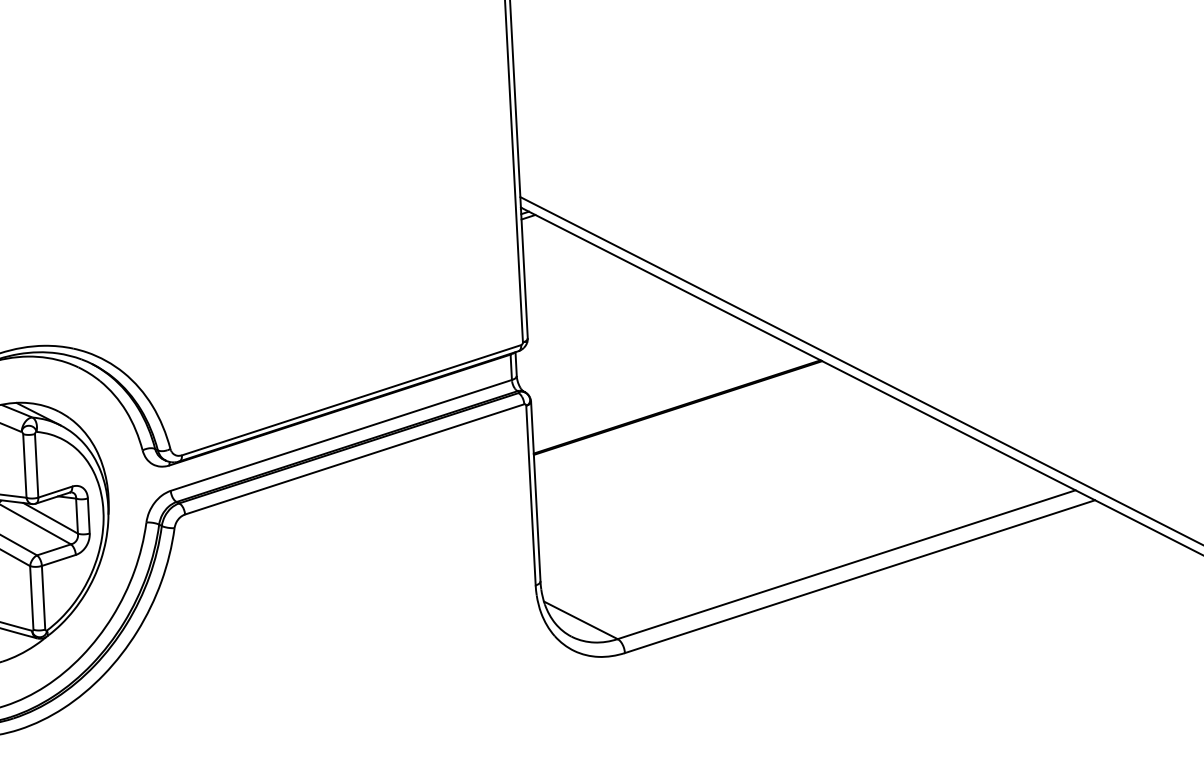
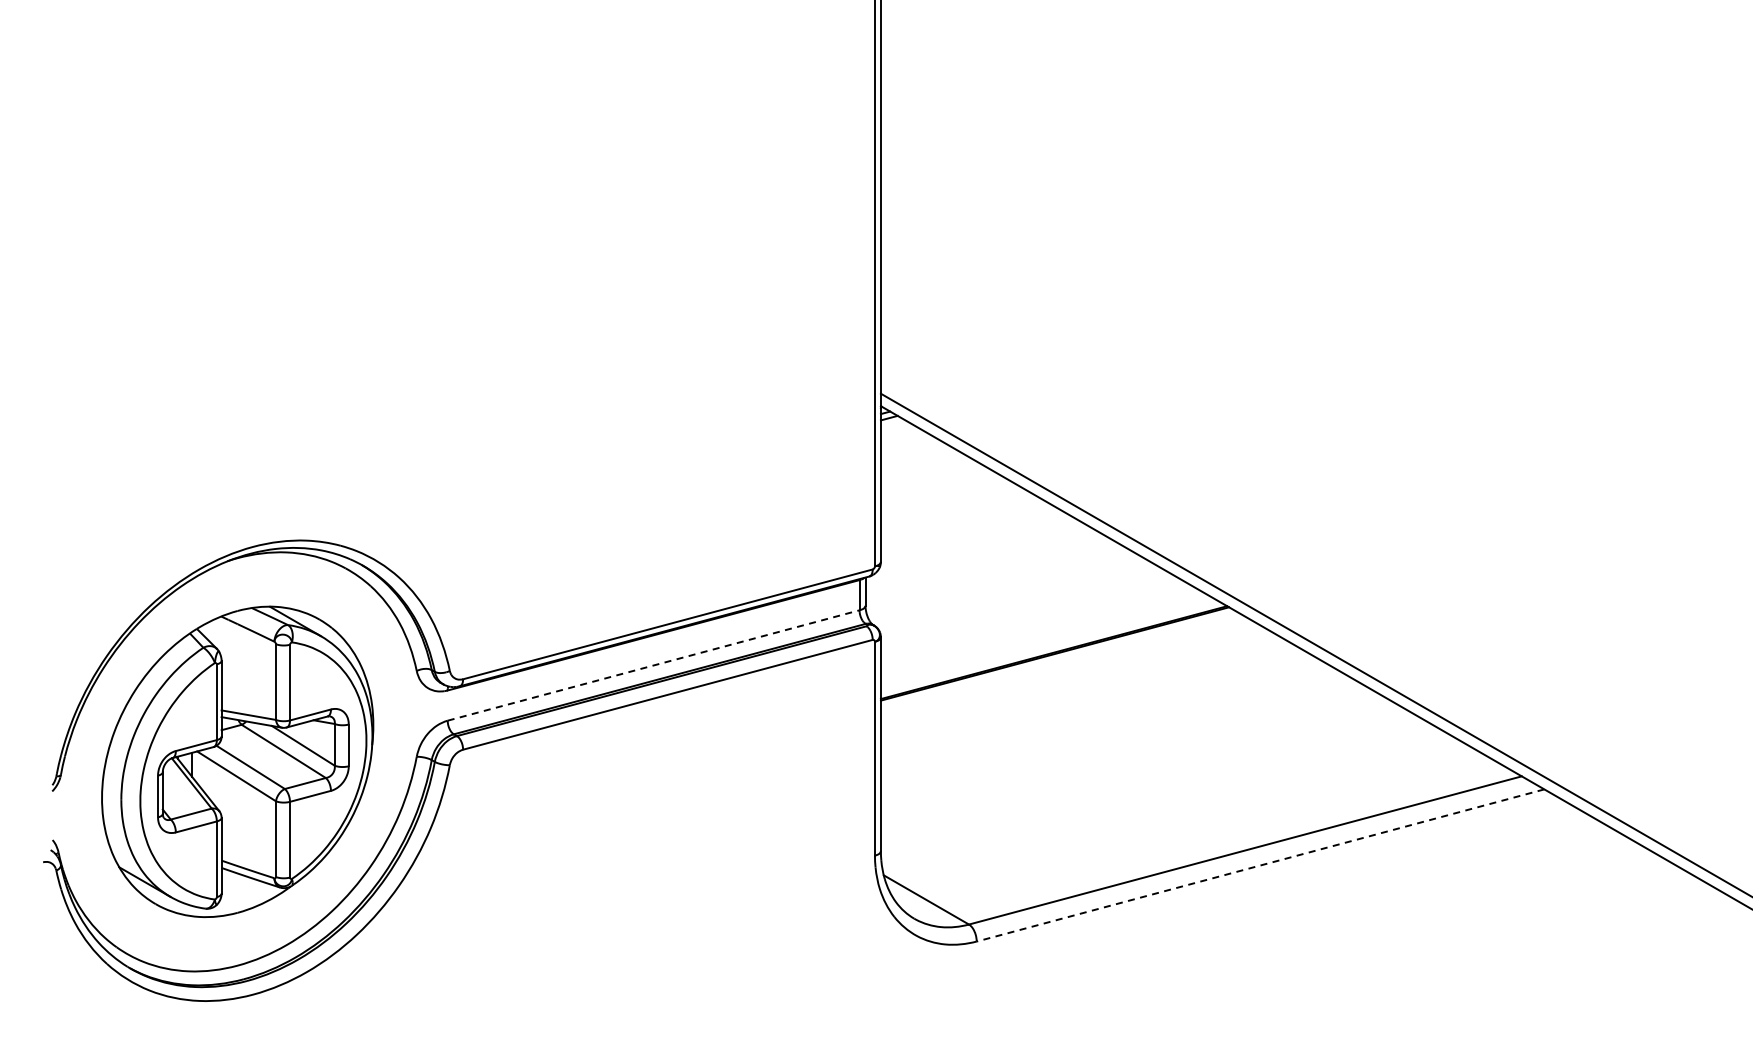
line: (342, 435) -> (654, 665), solid -> dashed
line: (859, 576) -> (1260, 865), solid -> dashed

